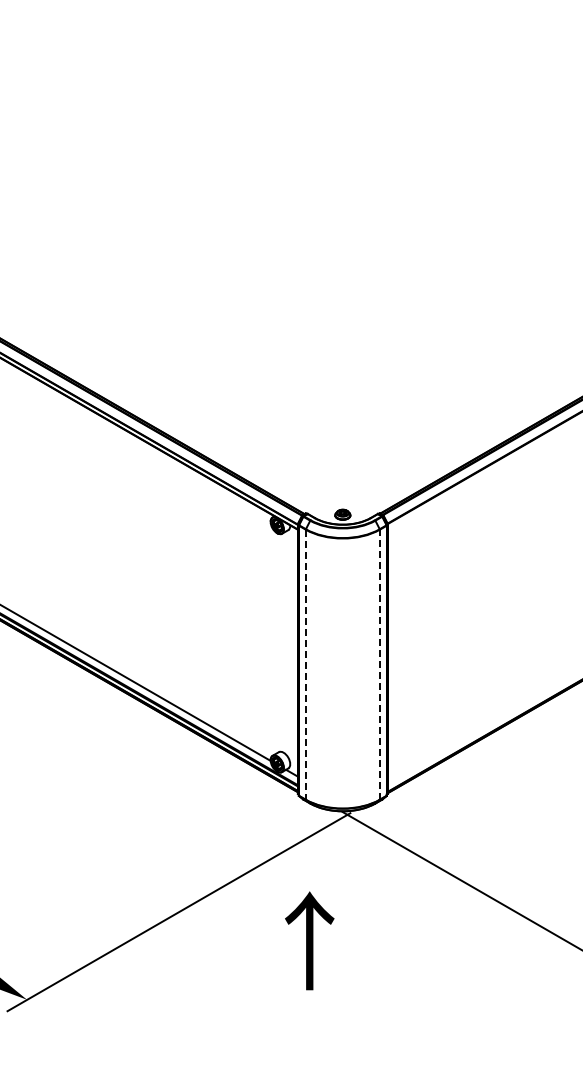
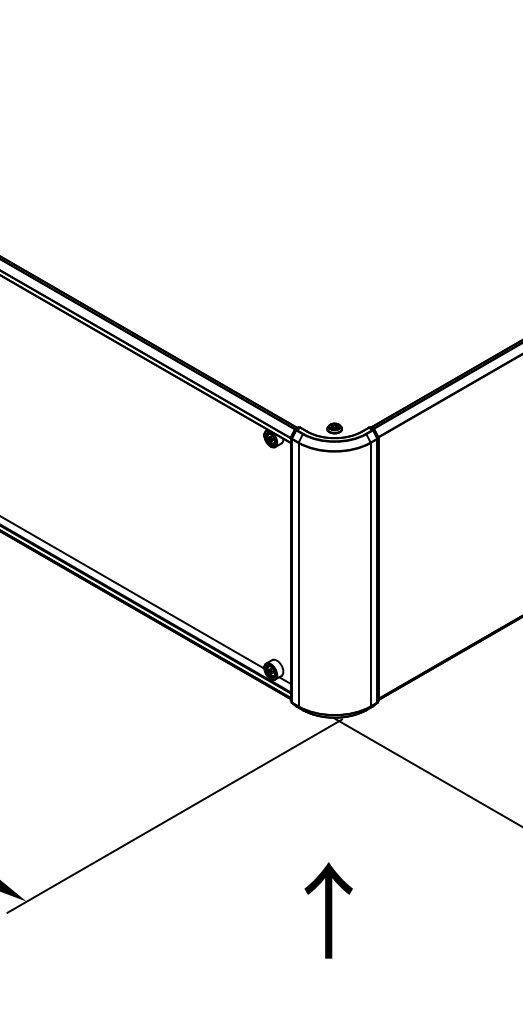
line: (305, 664) -> (298, 574), dashed -> solid
line: (379, 664) -> (370, 574), dashed -> solid
text: (309, 940) -> (328, 910), moved

